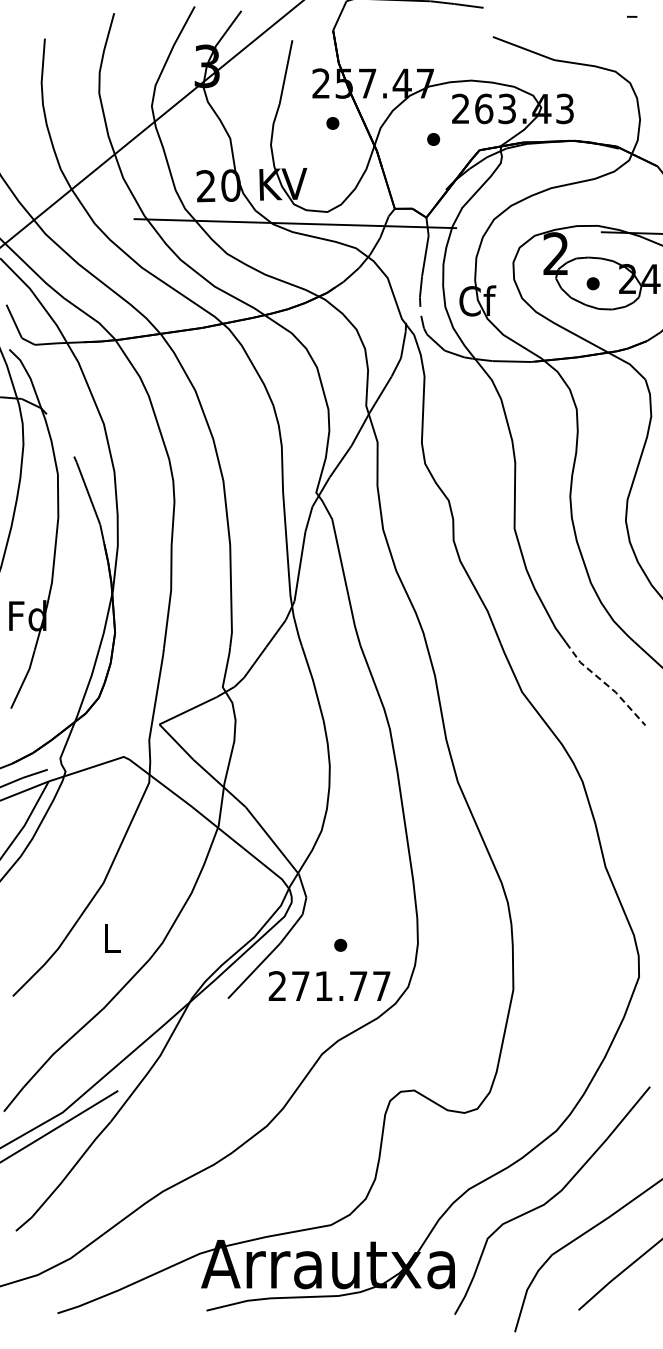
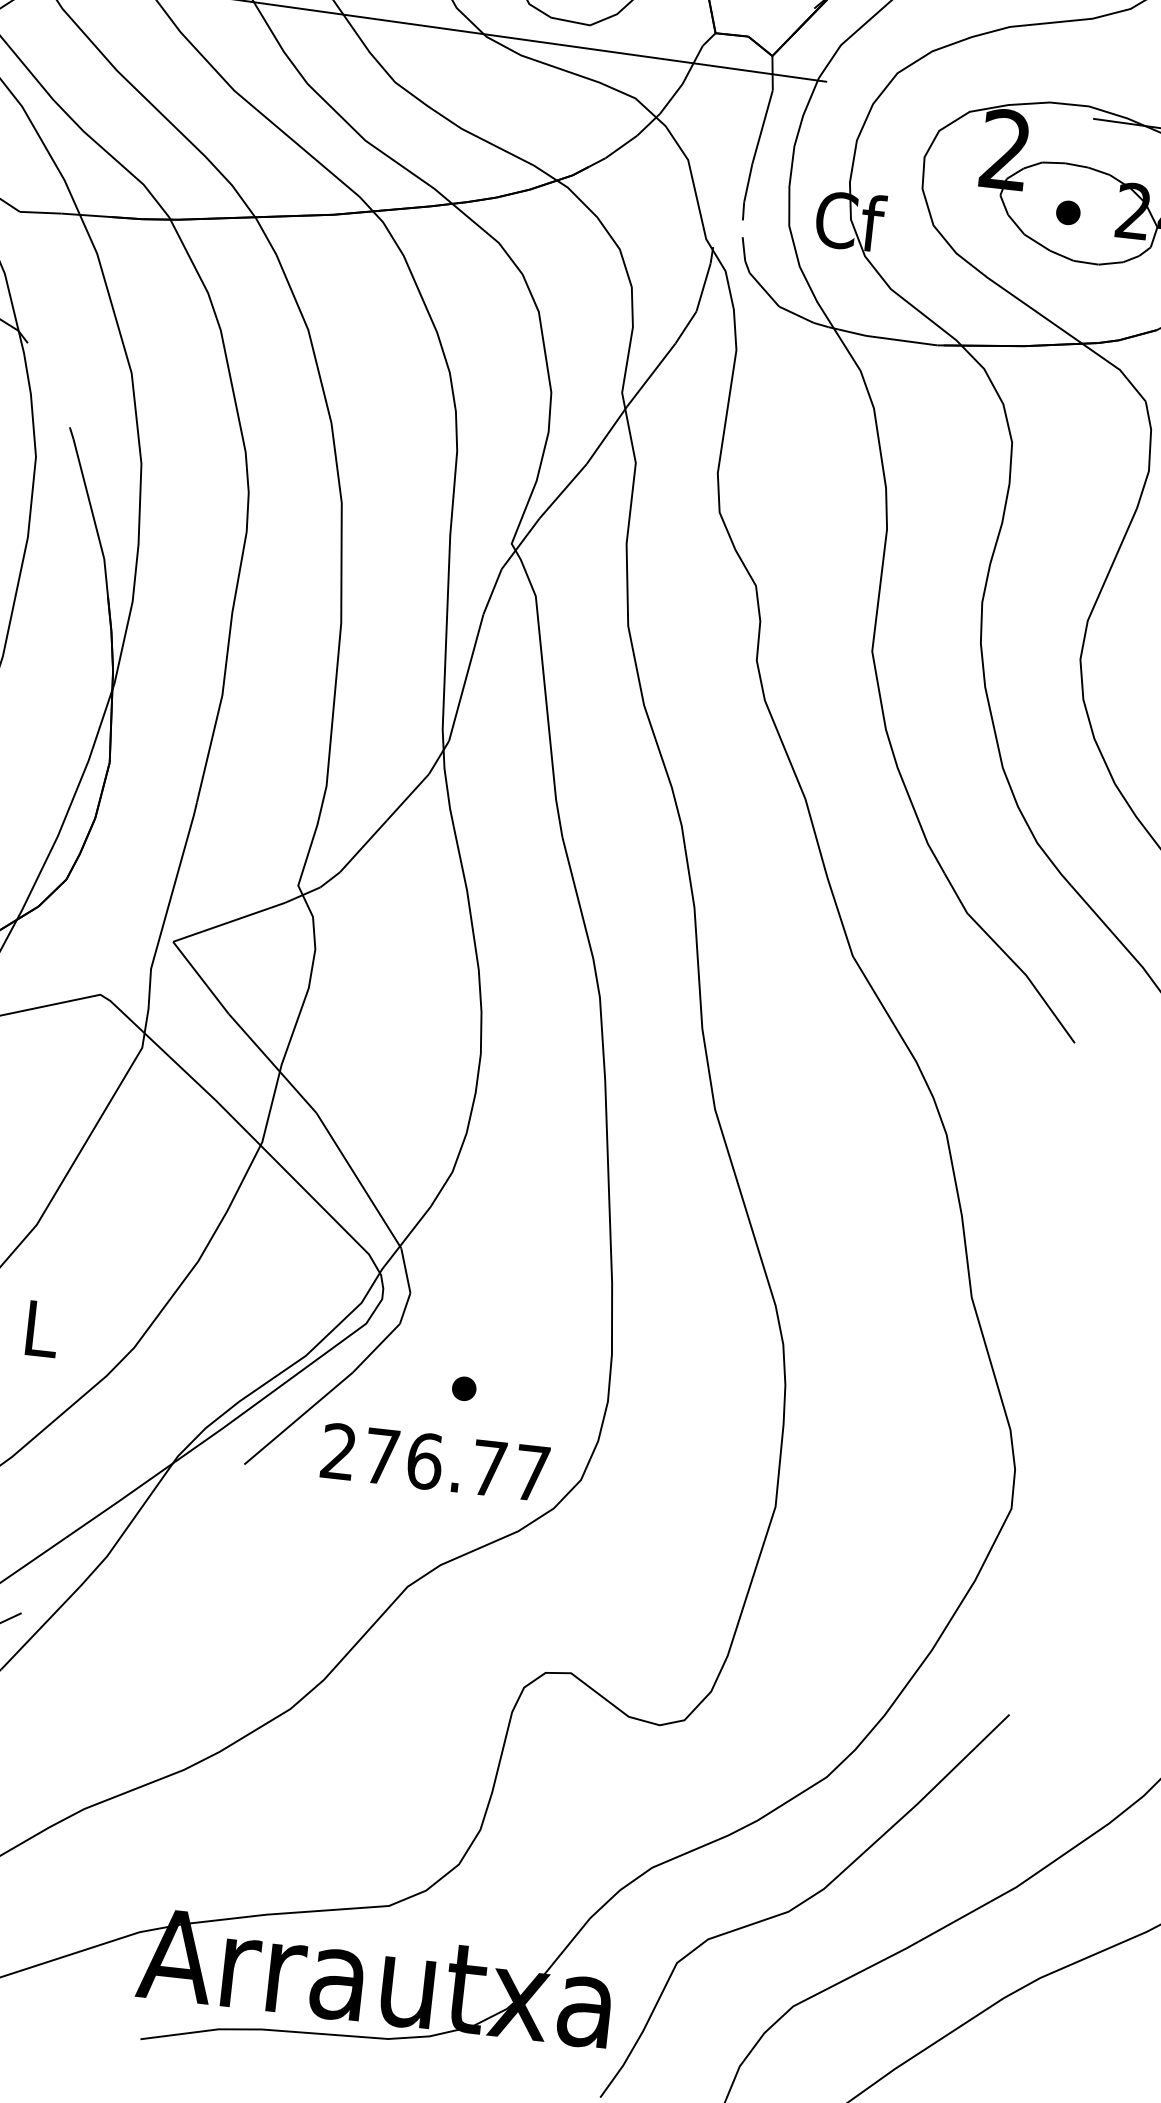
line: (605, 683) -> (1009, 957), dashed -> solid
text: (324, 986) -> (425, 1461), 271.77 -> 276.77

